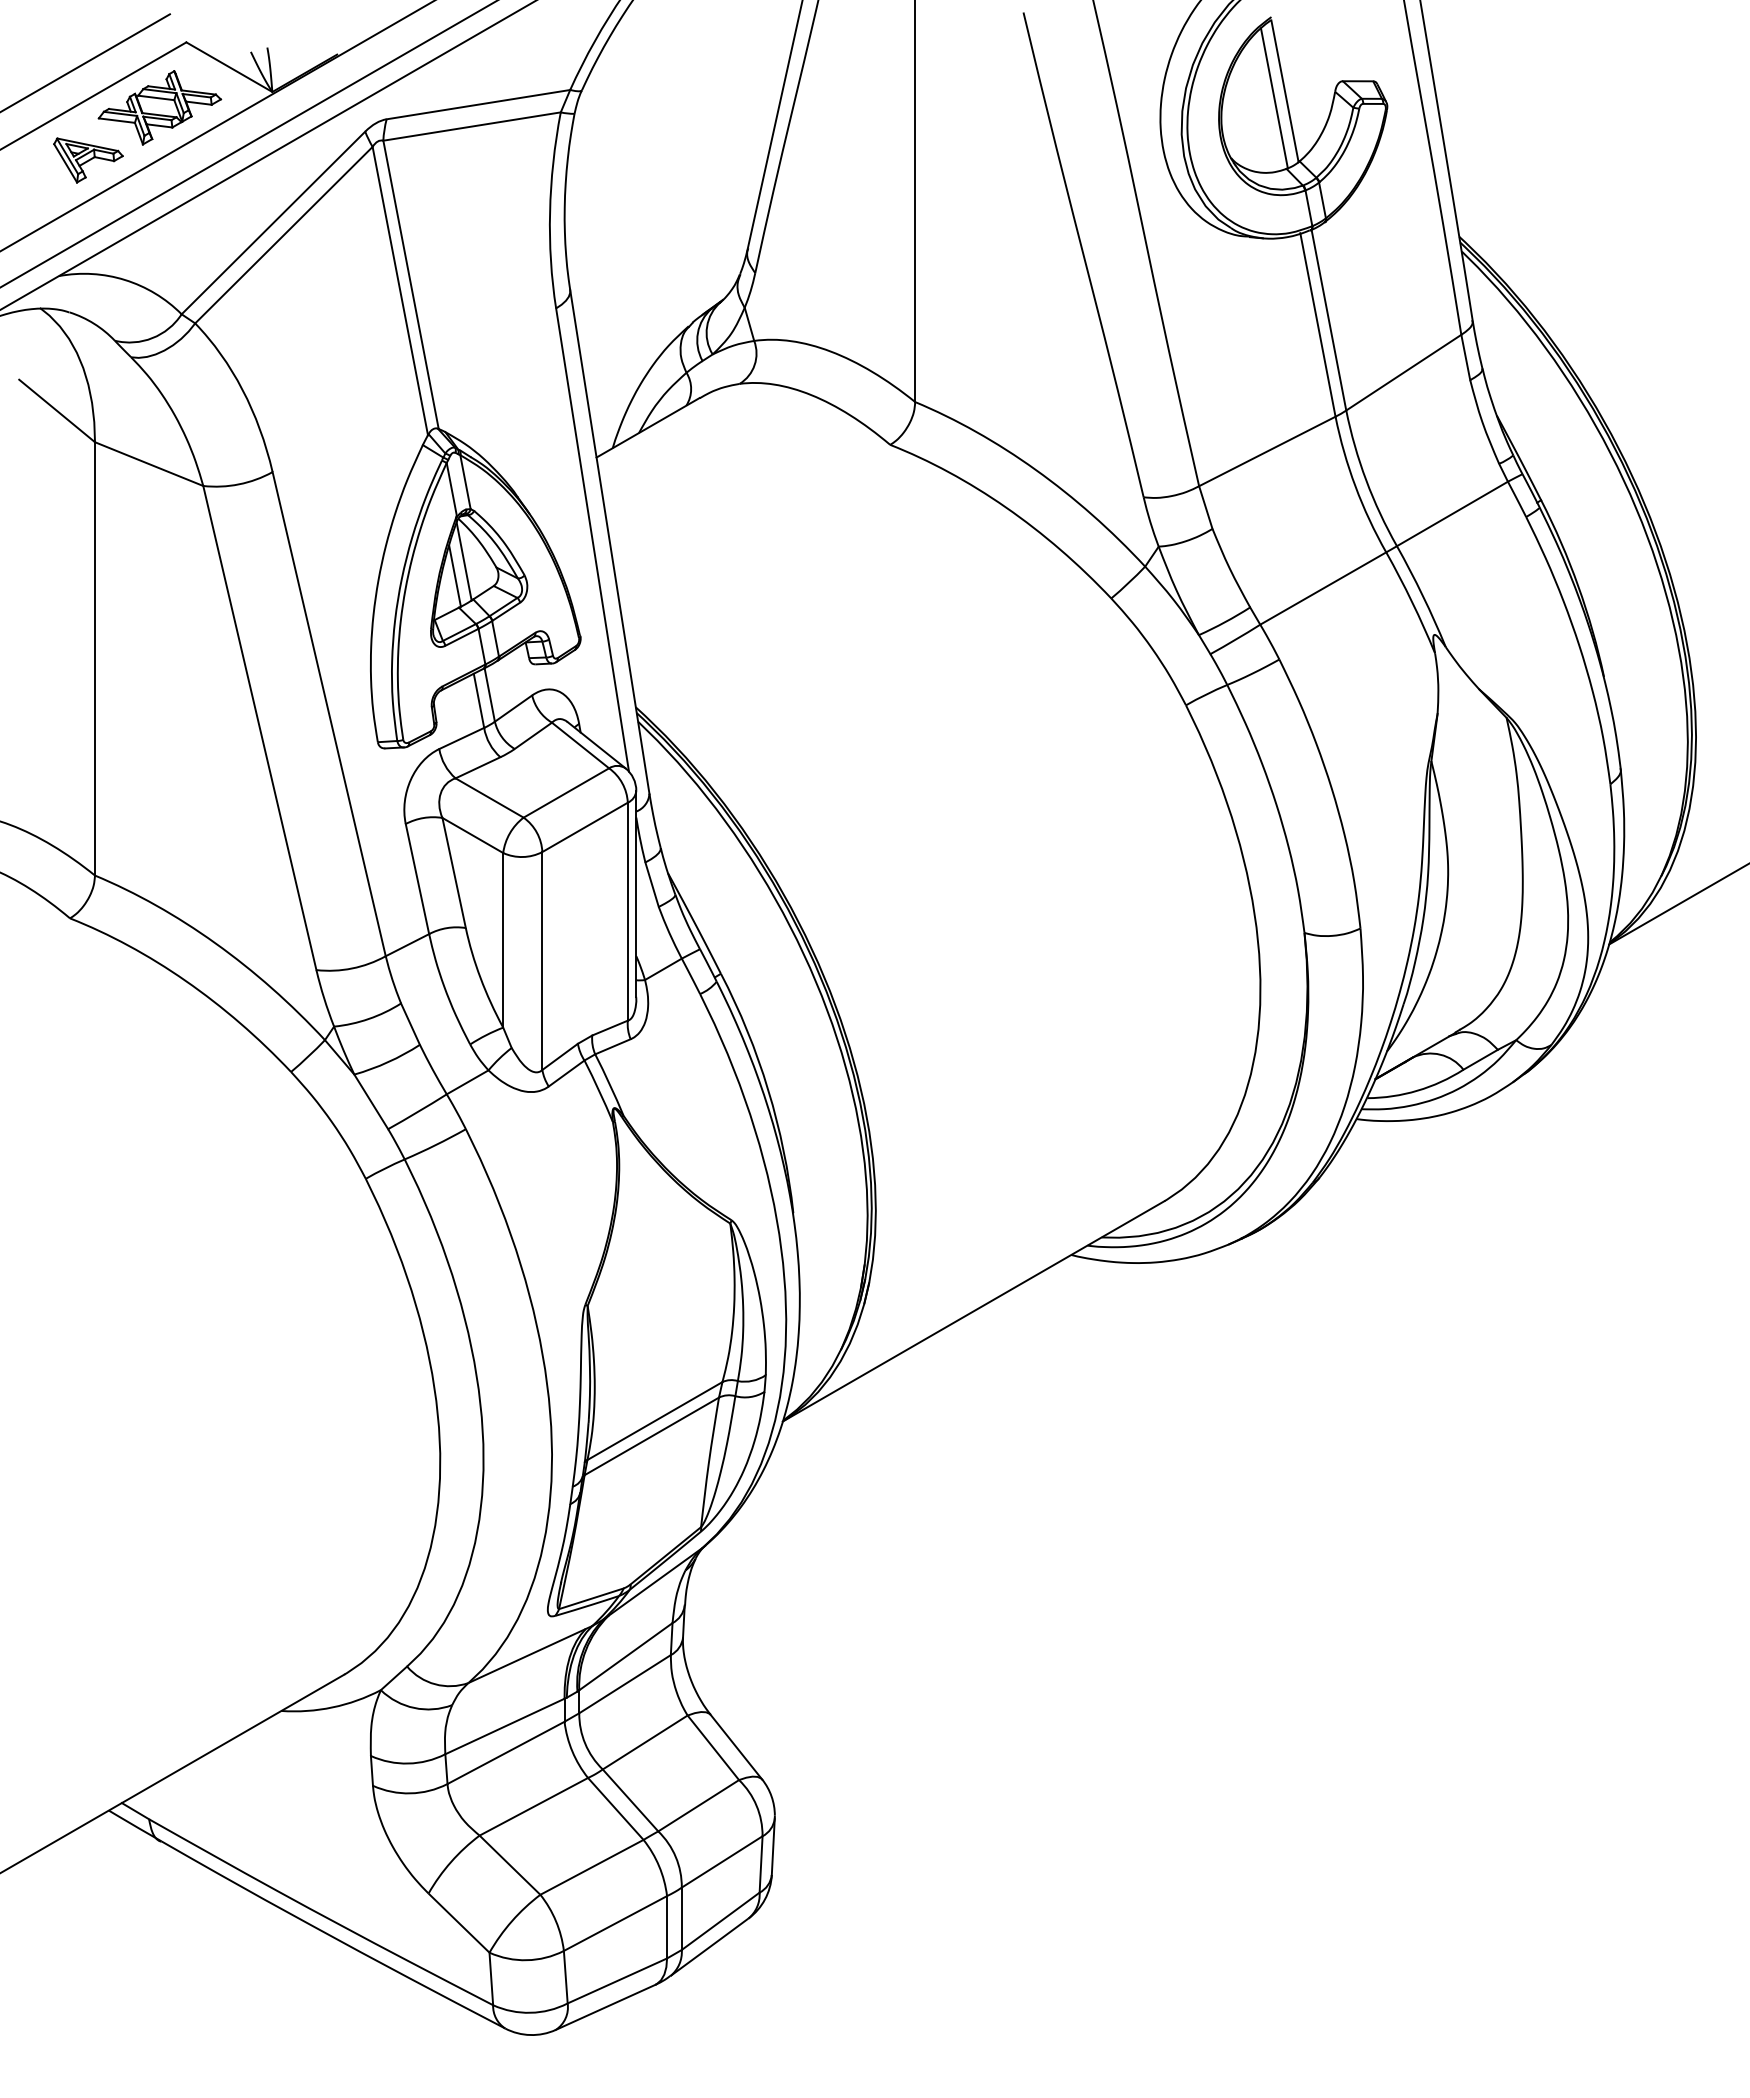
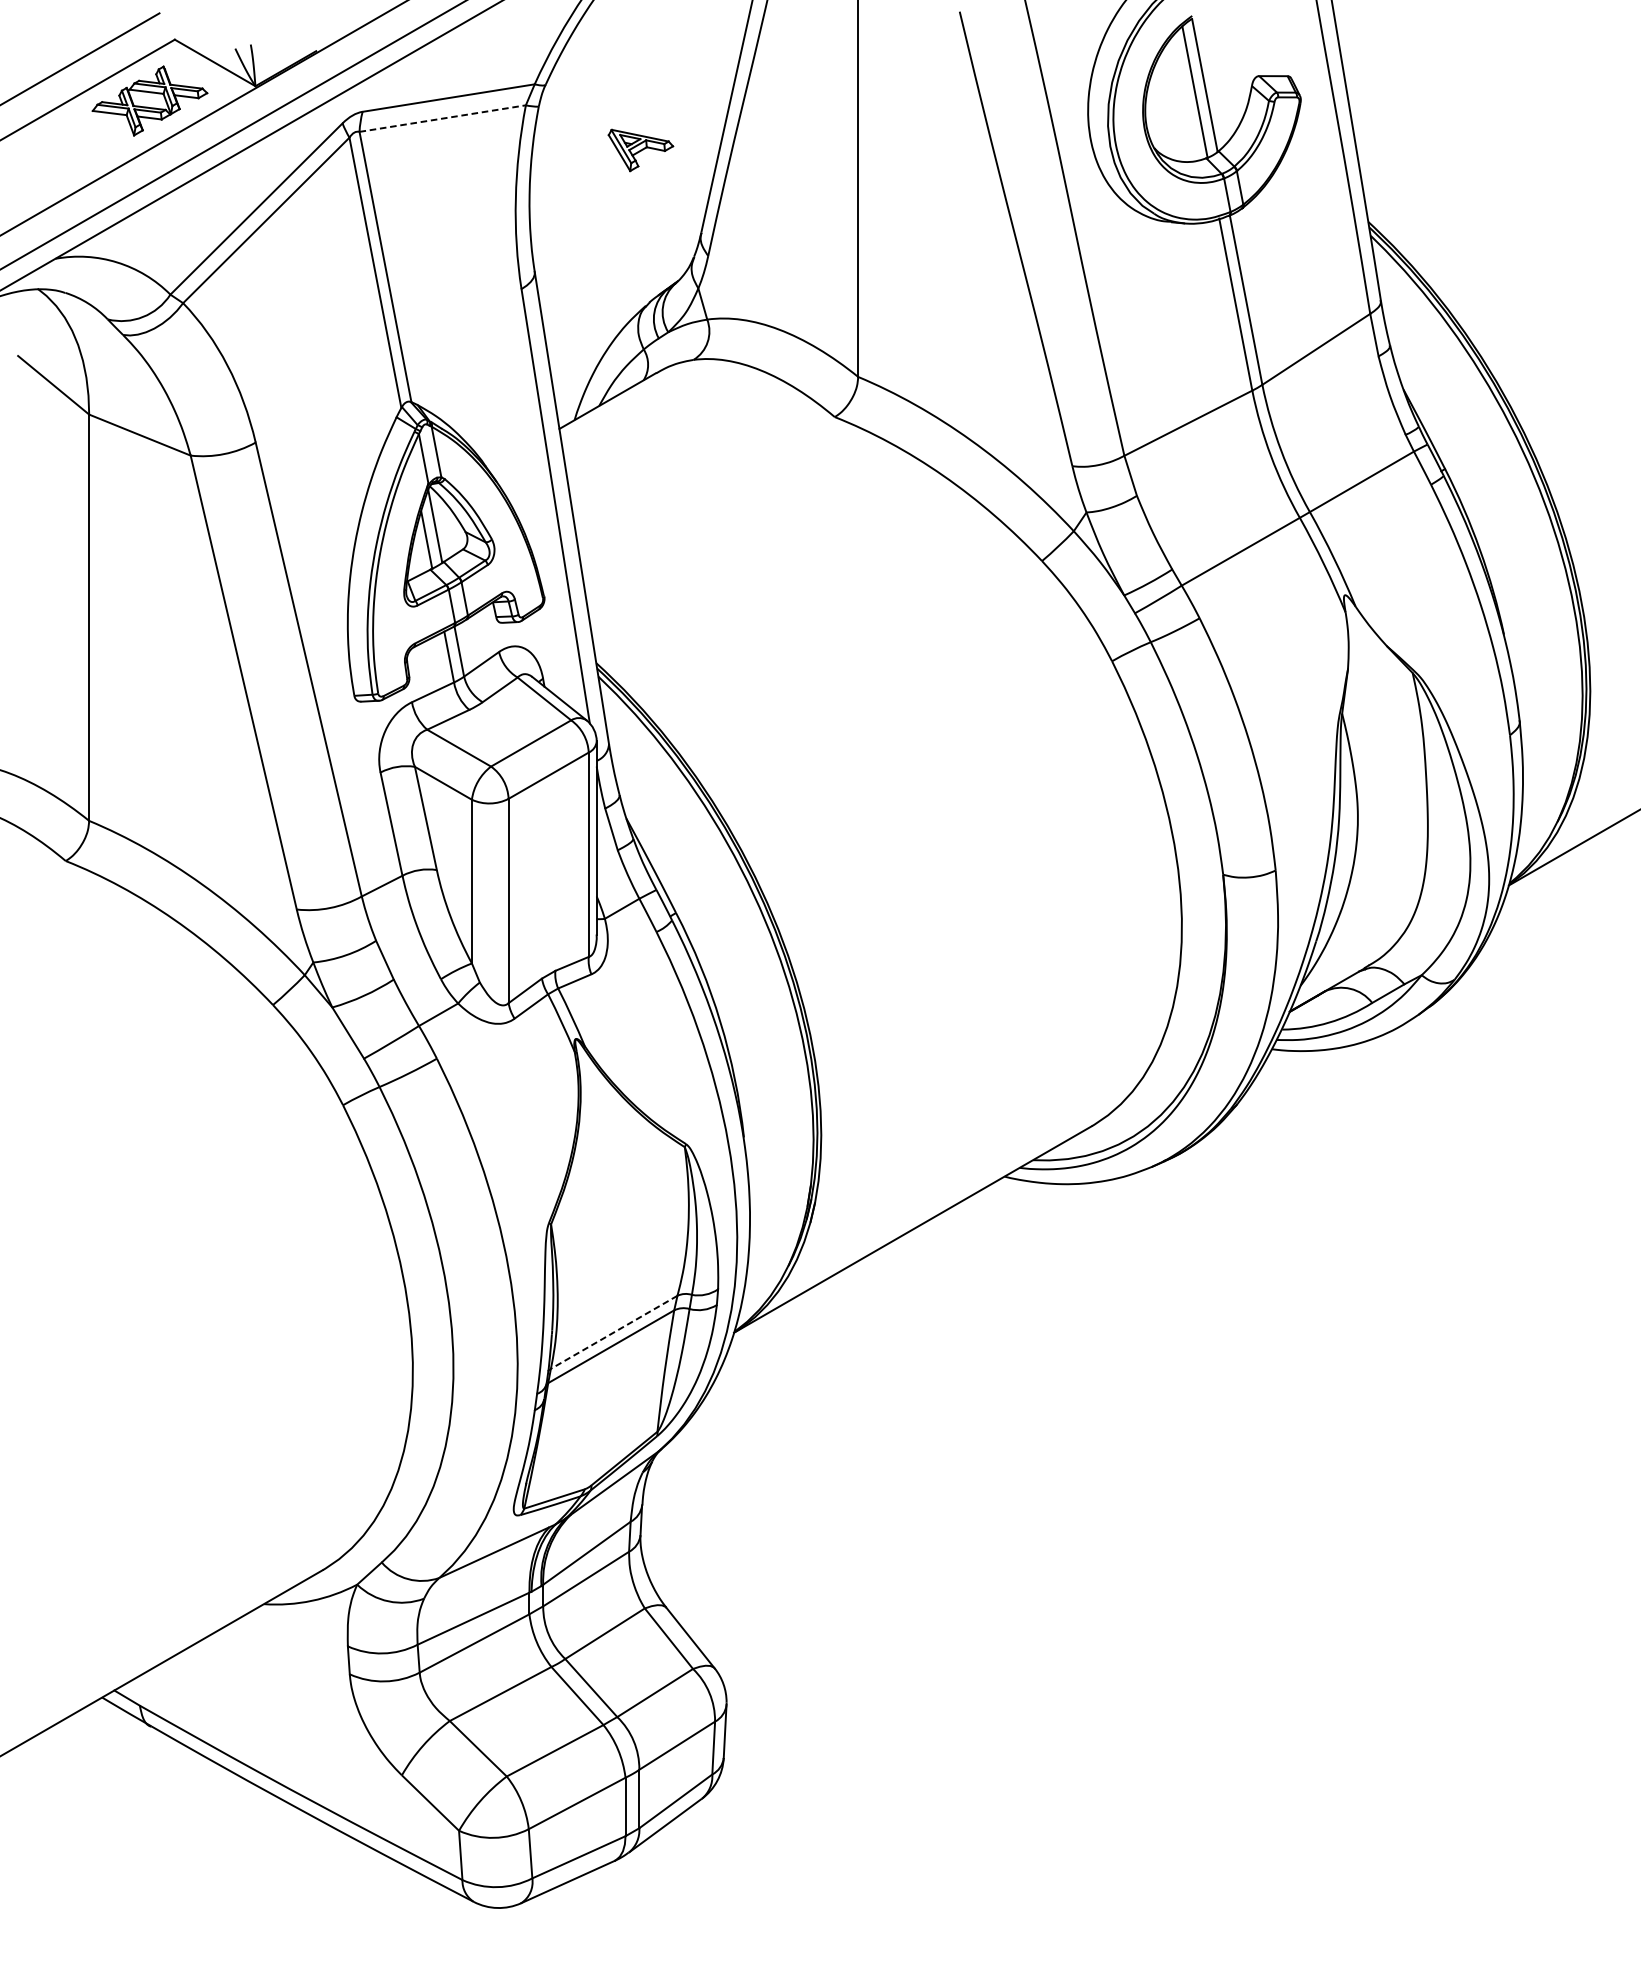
line: (472, 126) -> (443, 118), solid -> dashed
part: (88, 160) -> (640, 150), moved
line: (654, 1421) -> (613, 1332), solid -> dashed

